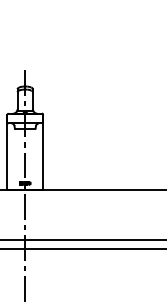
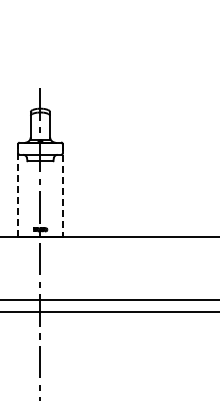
line: (7, 151) -> (18, 190), solid -> dashed
line: (42, 151) -> (62, 190), solid -> dashed

